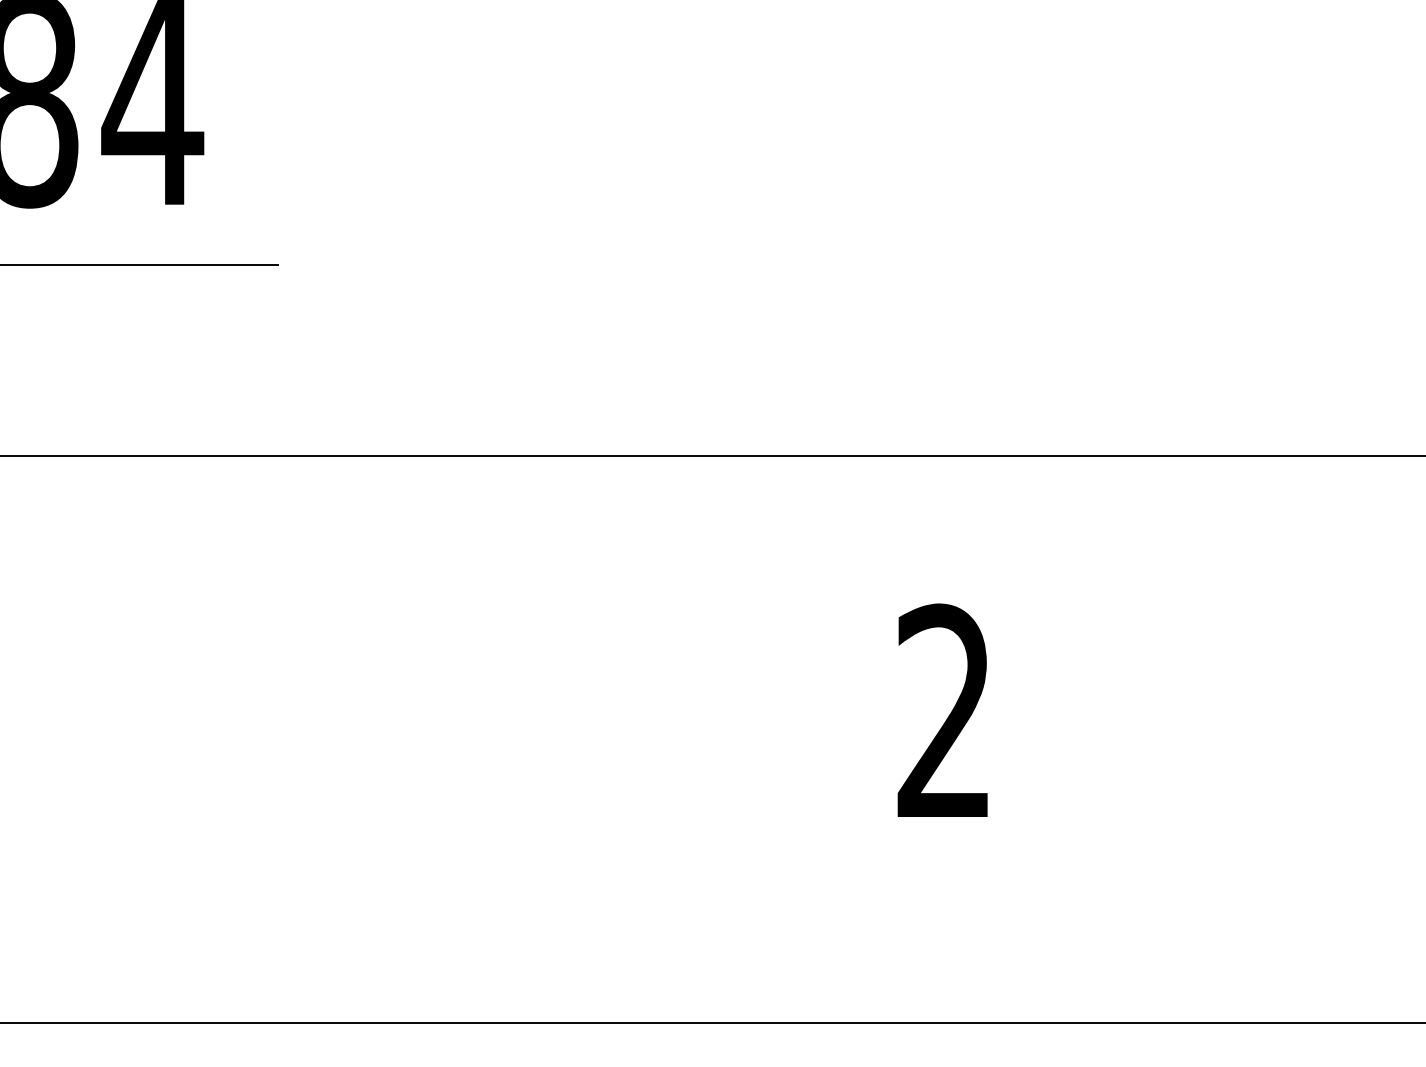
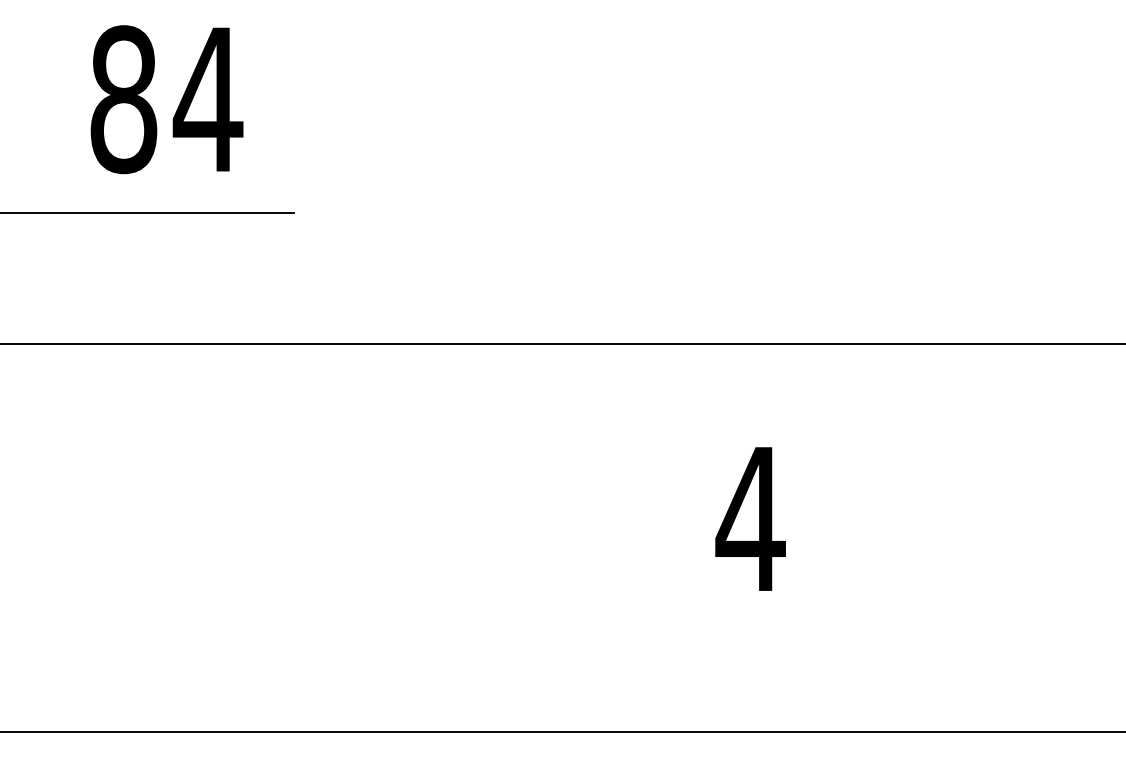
text: (944, 709) -> (750, 517), 2 -> 4

